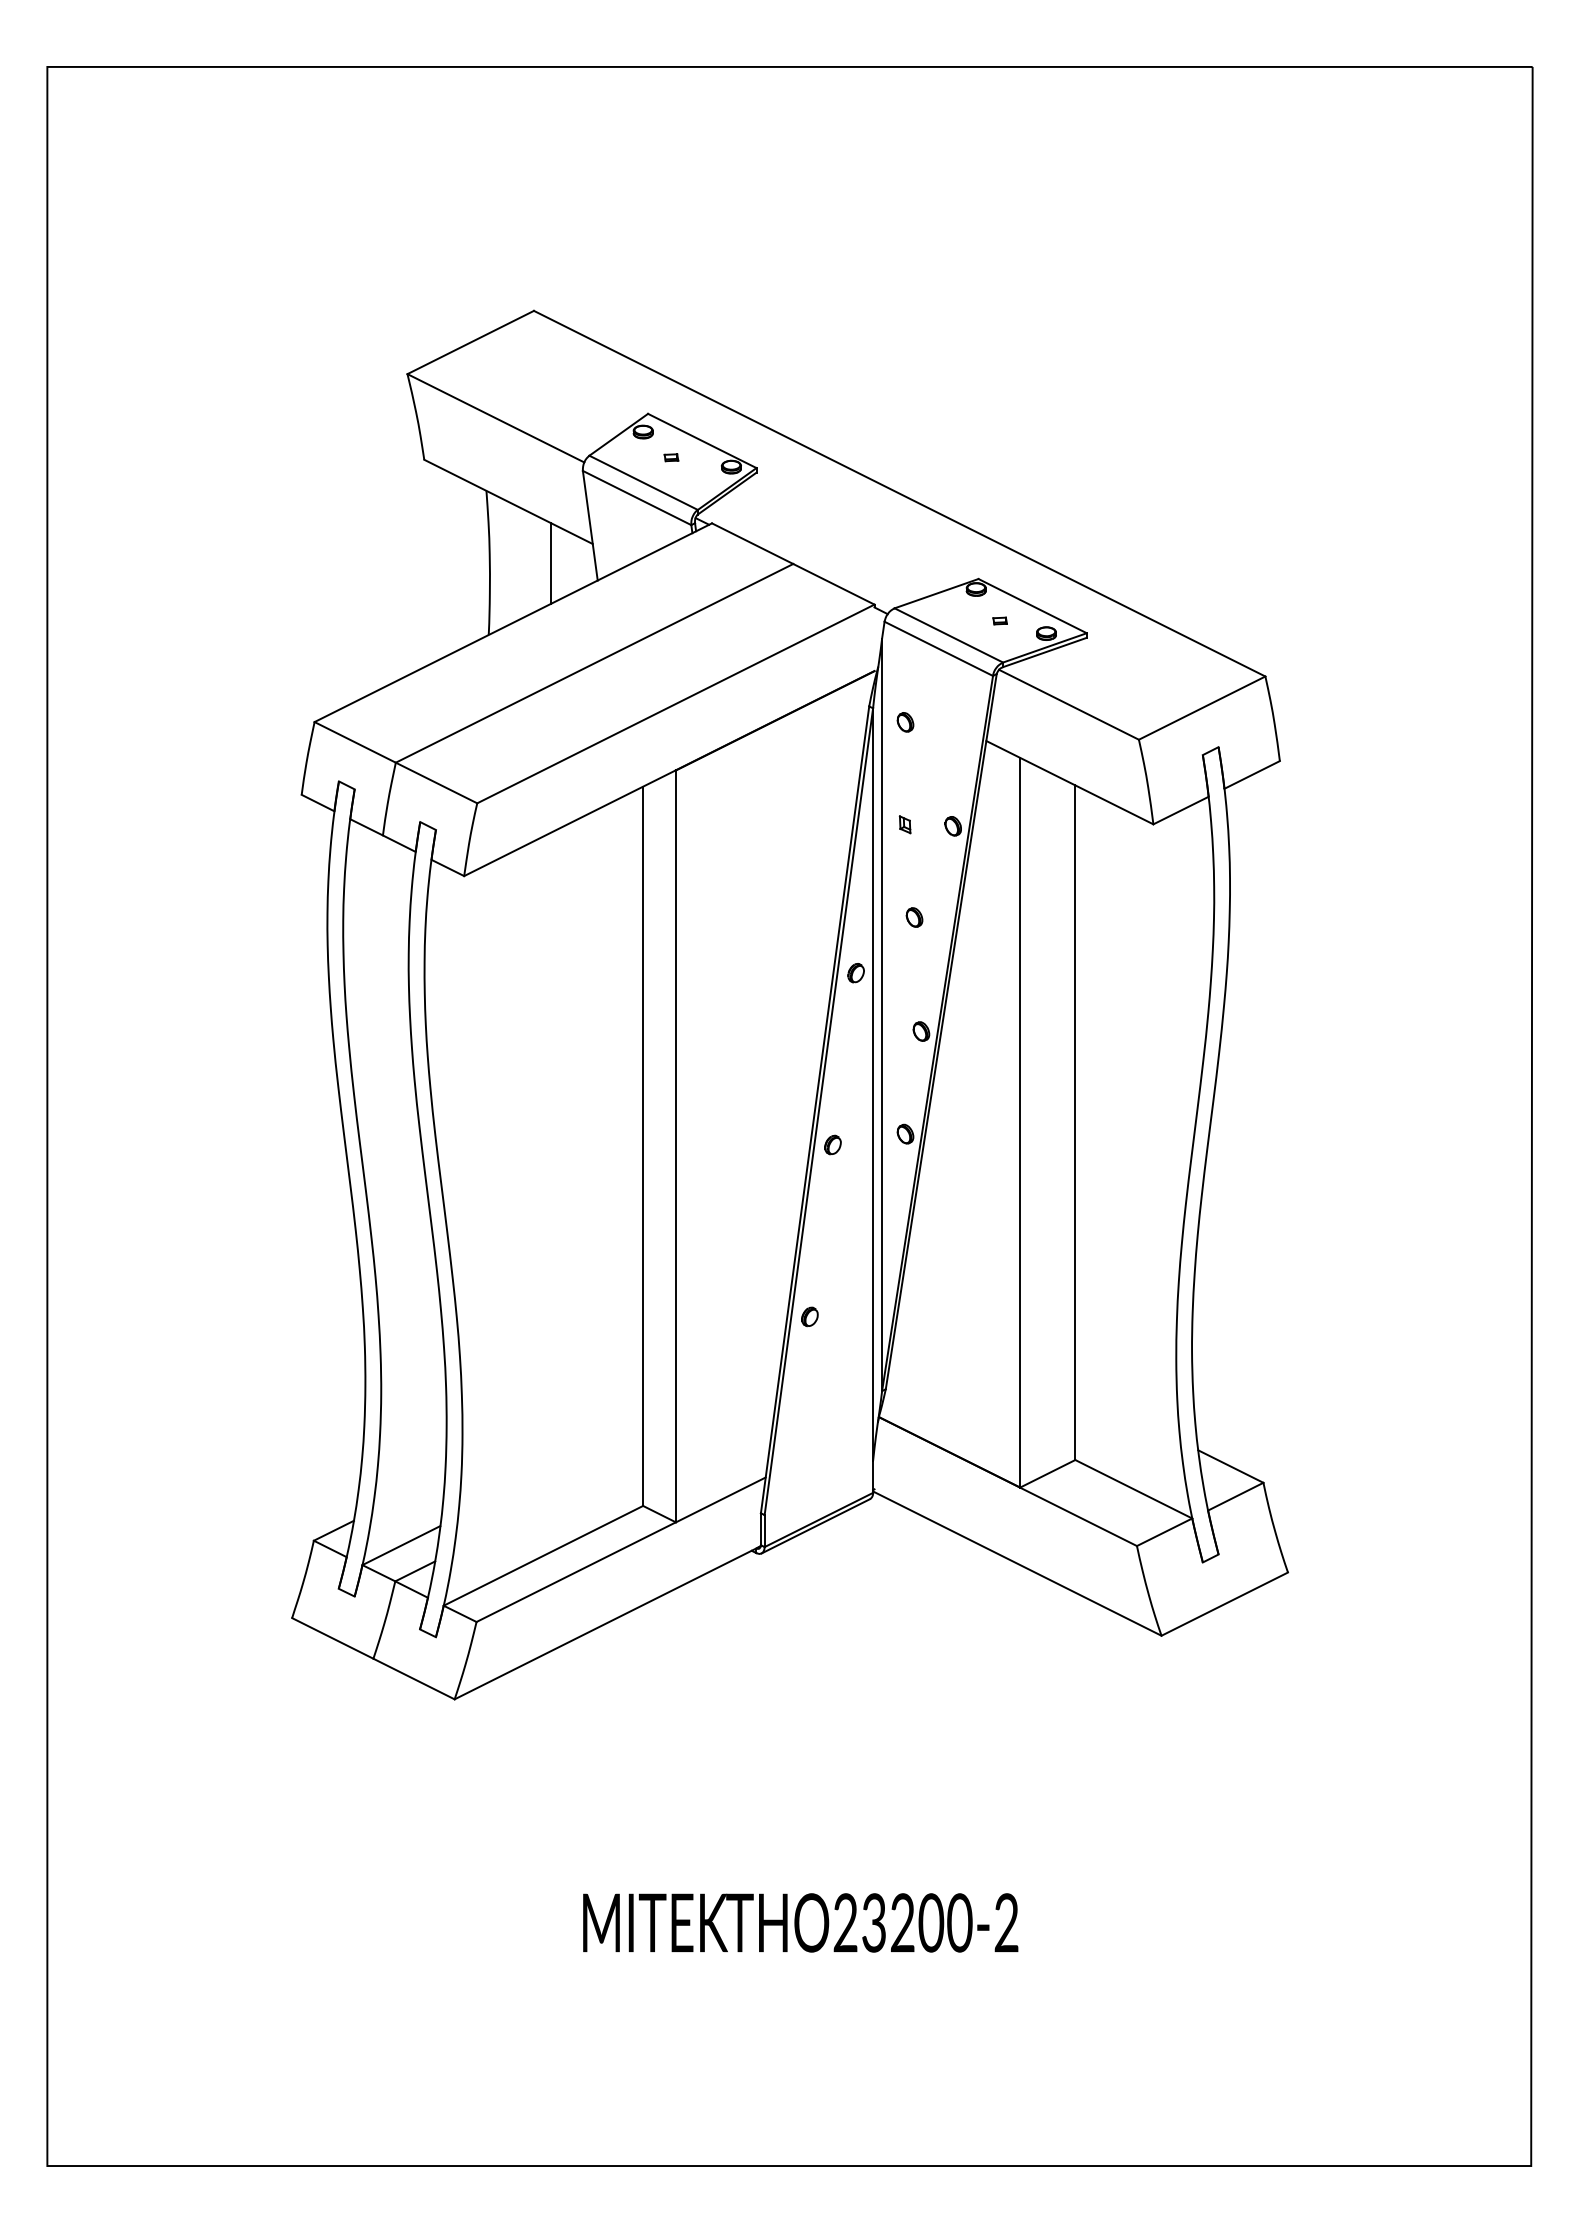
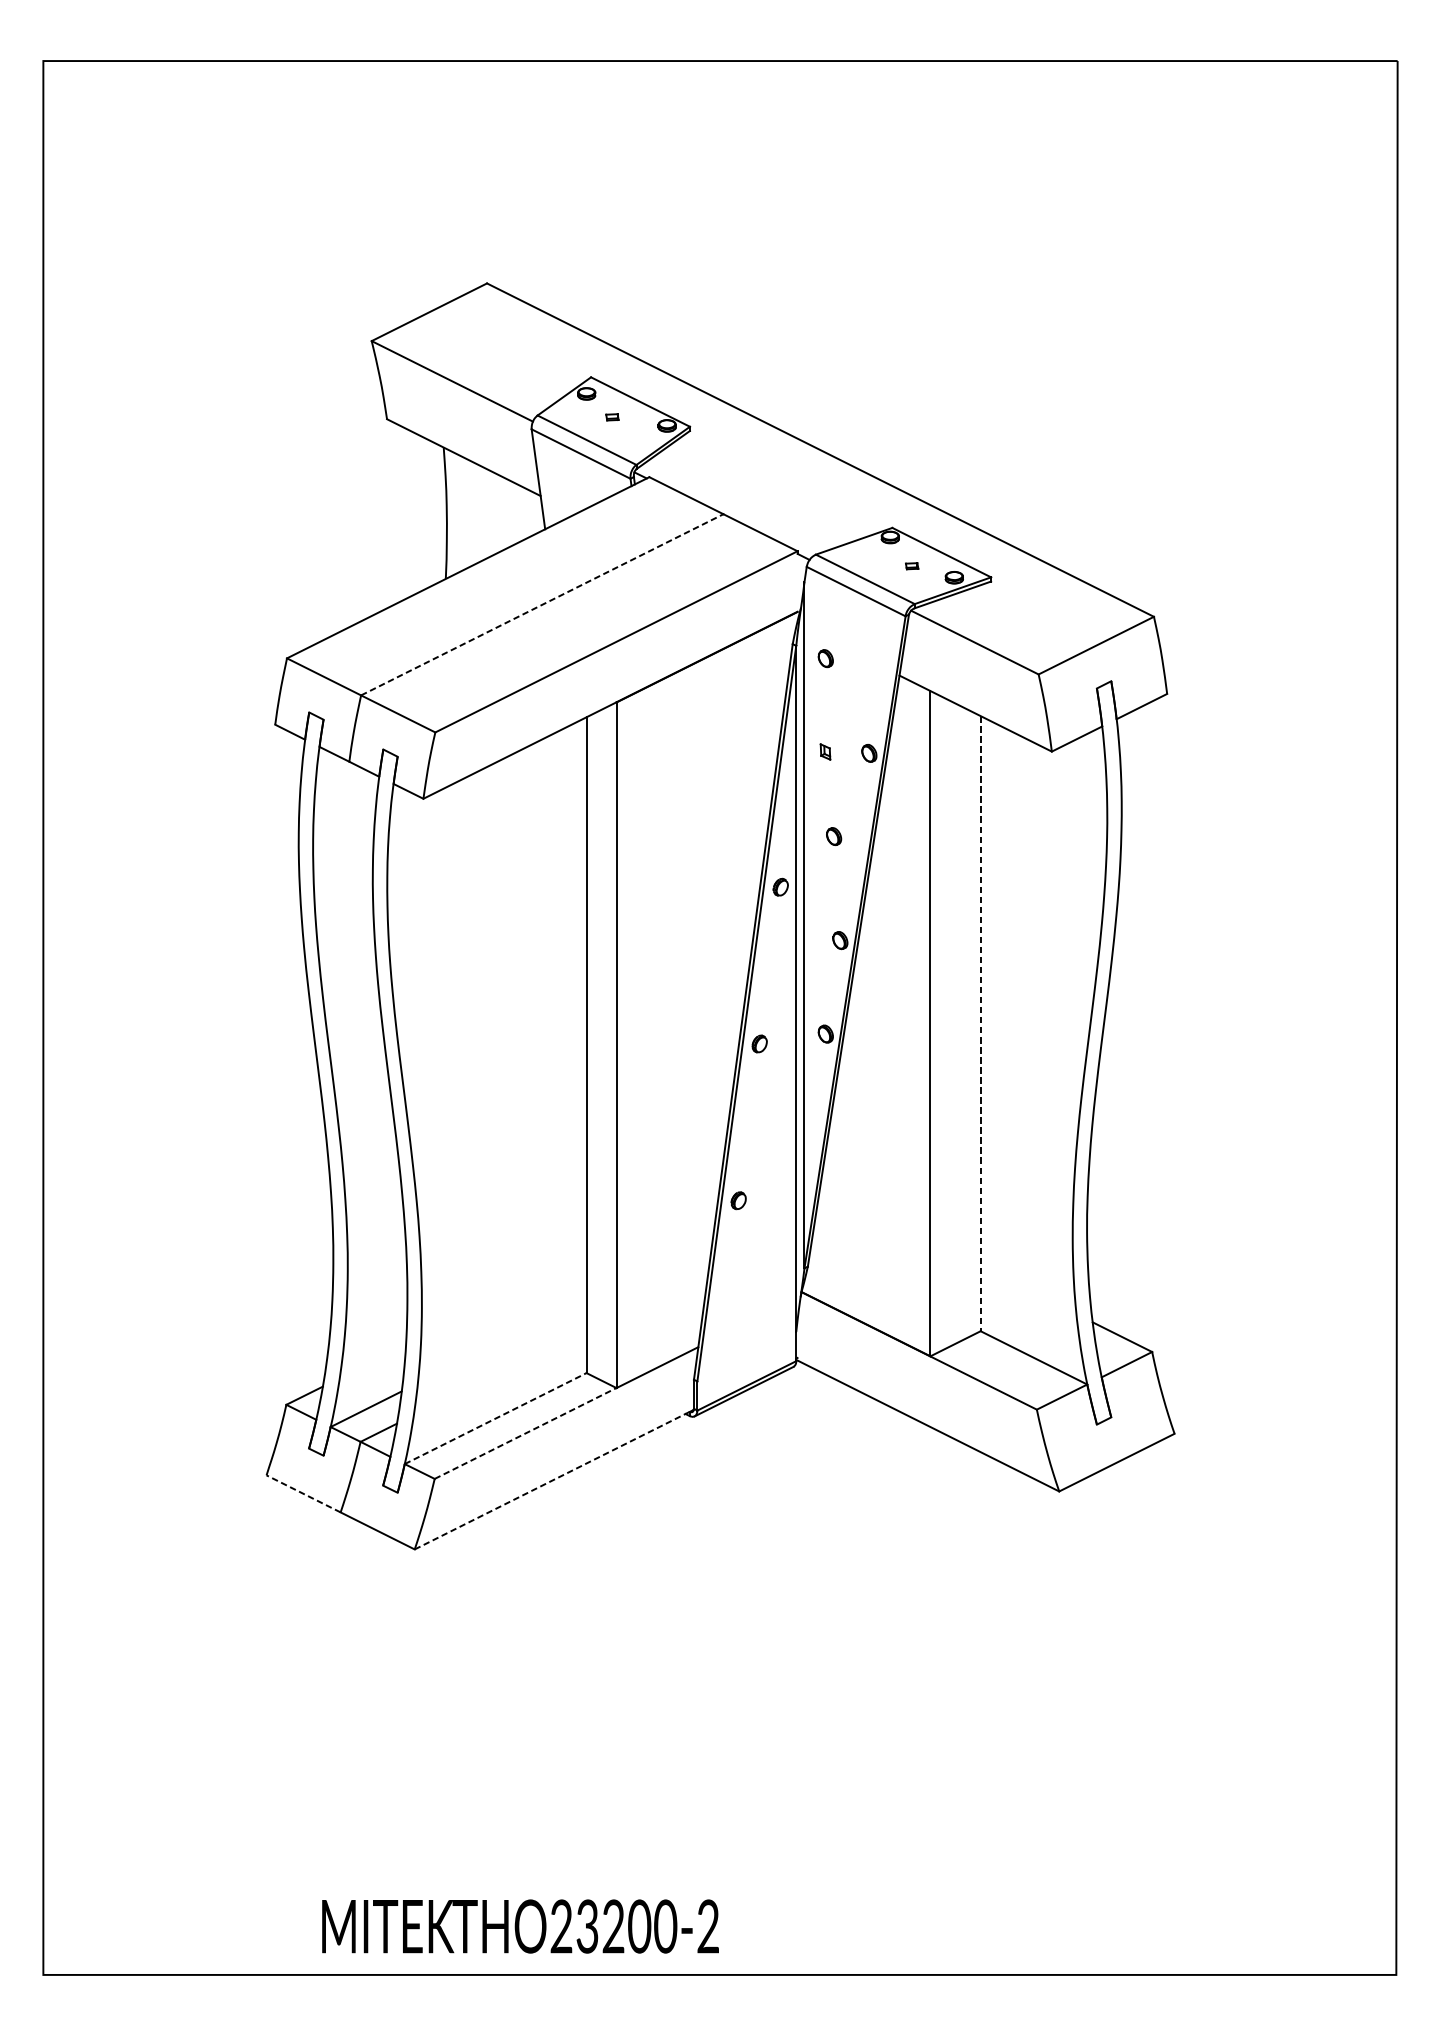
line: (550, 563) -> (502, 513), removed
line: (595, 663) -> (543, 604), solid -> dashed
line: (1075, 1123) -> (980, 1024), solid -> dashed
line: (543, 1555) -> (495, 1418), solid -> dashed
line: (576, 1571) -> (525, 1432), solid -> dashed
line: (608, 1622) -> (555, 1479), solid -> dashed
line: (332, 1638) -> (303, 1493), solid -> dashed
text: (800, 1922) -> (520, 1926), moved

